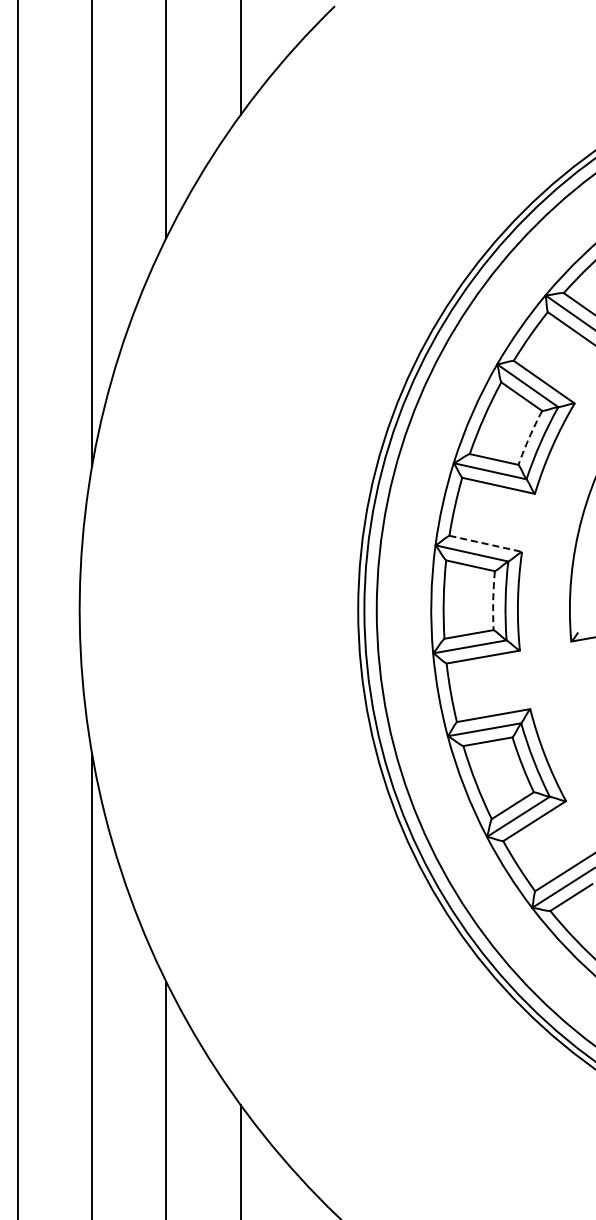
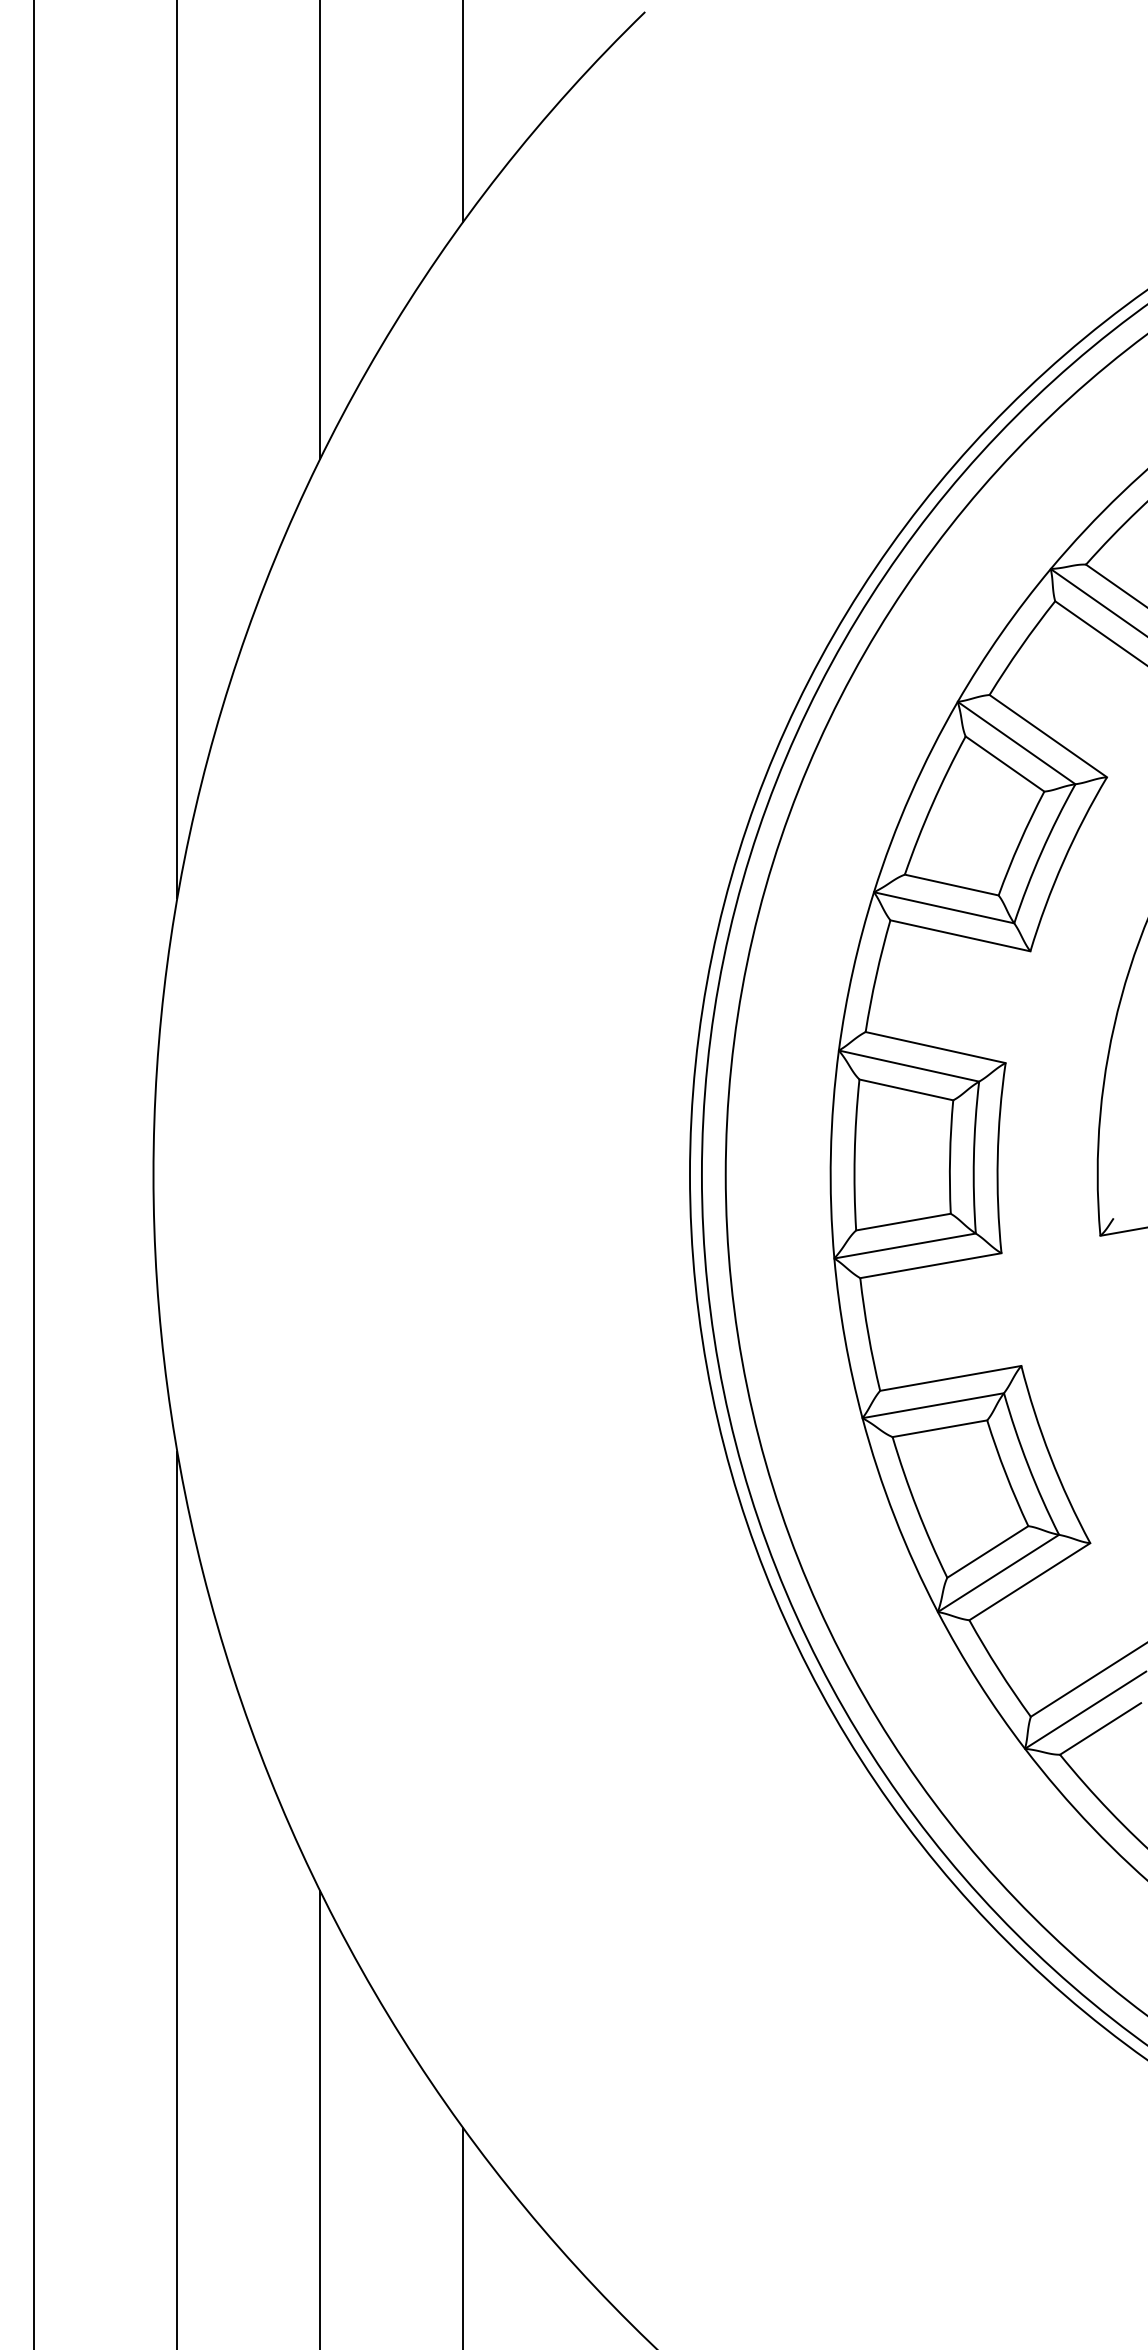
arc: (529, 437) -> (1019, 842), dashed -> solid
line: (486, 543) -> (937, 1046), dashed -> solid
arc: (493, 600) -> (950, 1156), dashed -> solid

